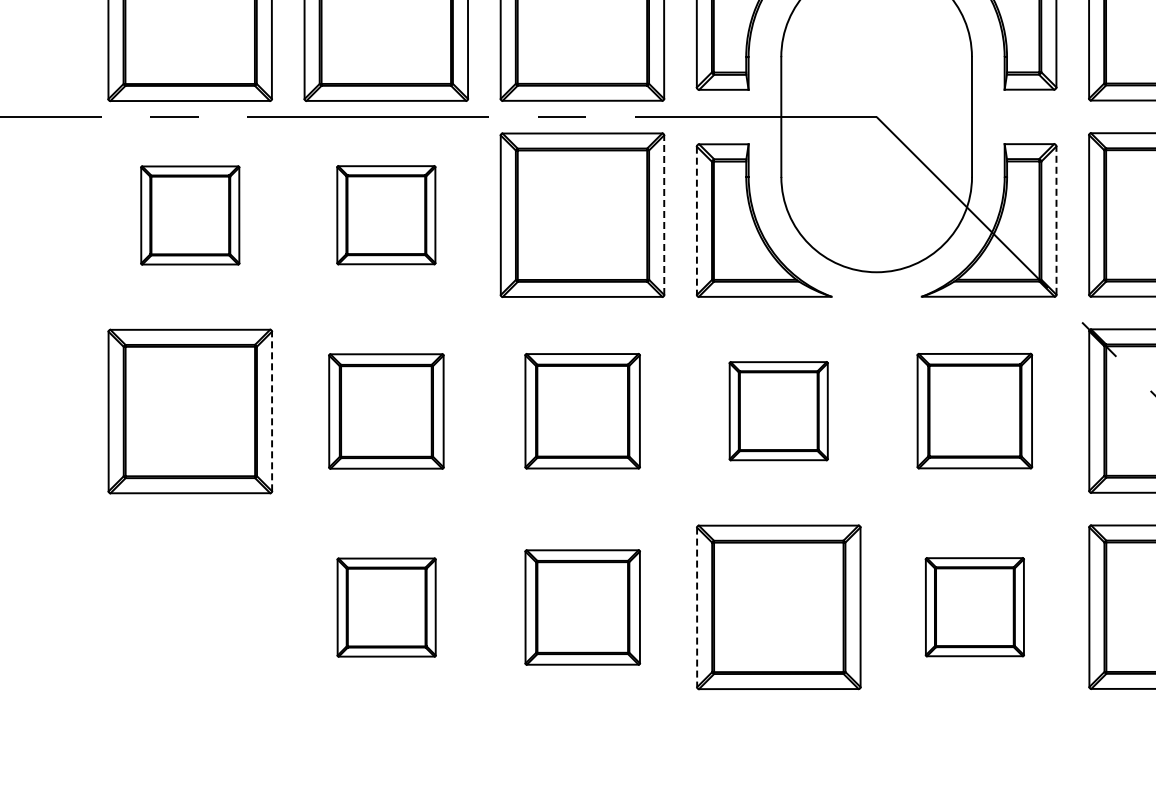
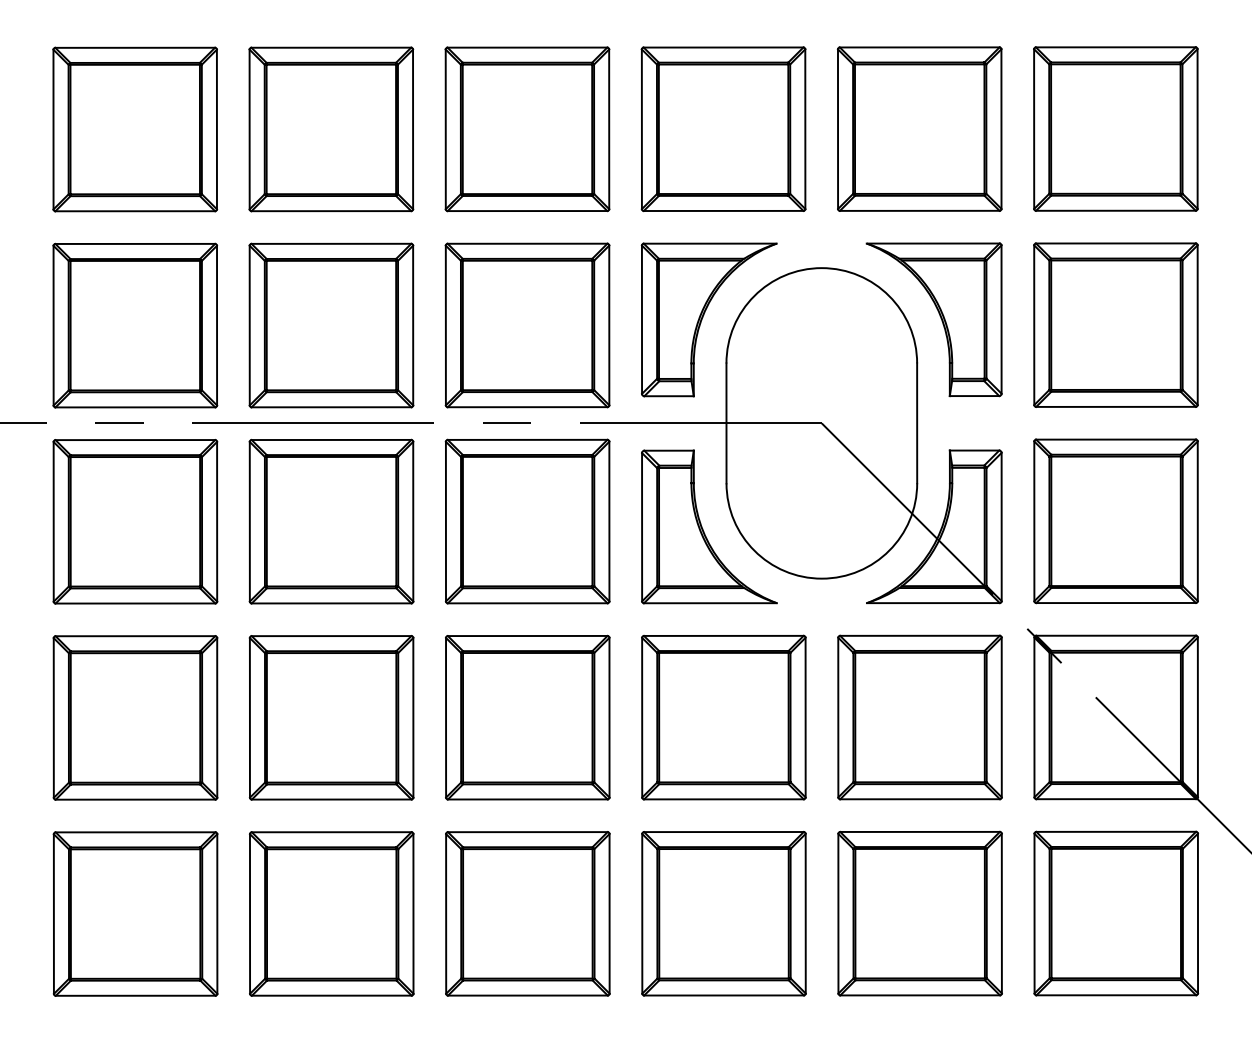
part: (190, 215) -> (135, 521), size x1.67
part: (386, 215) -> (331, 521), size x1.67
line: (664, 215) -> (609, 521), dashed -> solid
line: (1056, 220) -> (1001, 526), dashed -> solid
line: (697, 221) -> (642, 527), dashed -> solid
line: (272, 411) -> (217, 717), dashed -> solid
part: (386, 411) -> (331, 717), size x1.43
part: (582, 411) -> (527, 717), size x1.43
part: (778, 411) -> (723, 717), size x1.67
part: (974, 411) -> (919, 717), size x1.43
part: (190, 607) -> (135, 913), added
part: (386, 607) -> (331, 913), size x1.67
part: (582, 607) -> (527, 913), size x1.43
line: (697, 607) -> (642, 913), dashed -> solid
part: (974, 607) -> (919, 913), size x1.67

